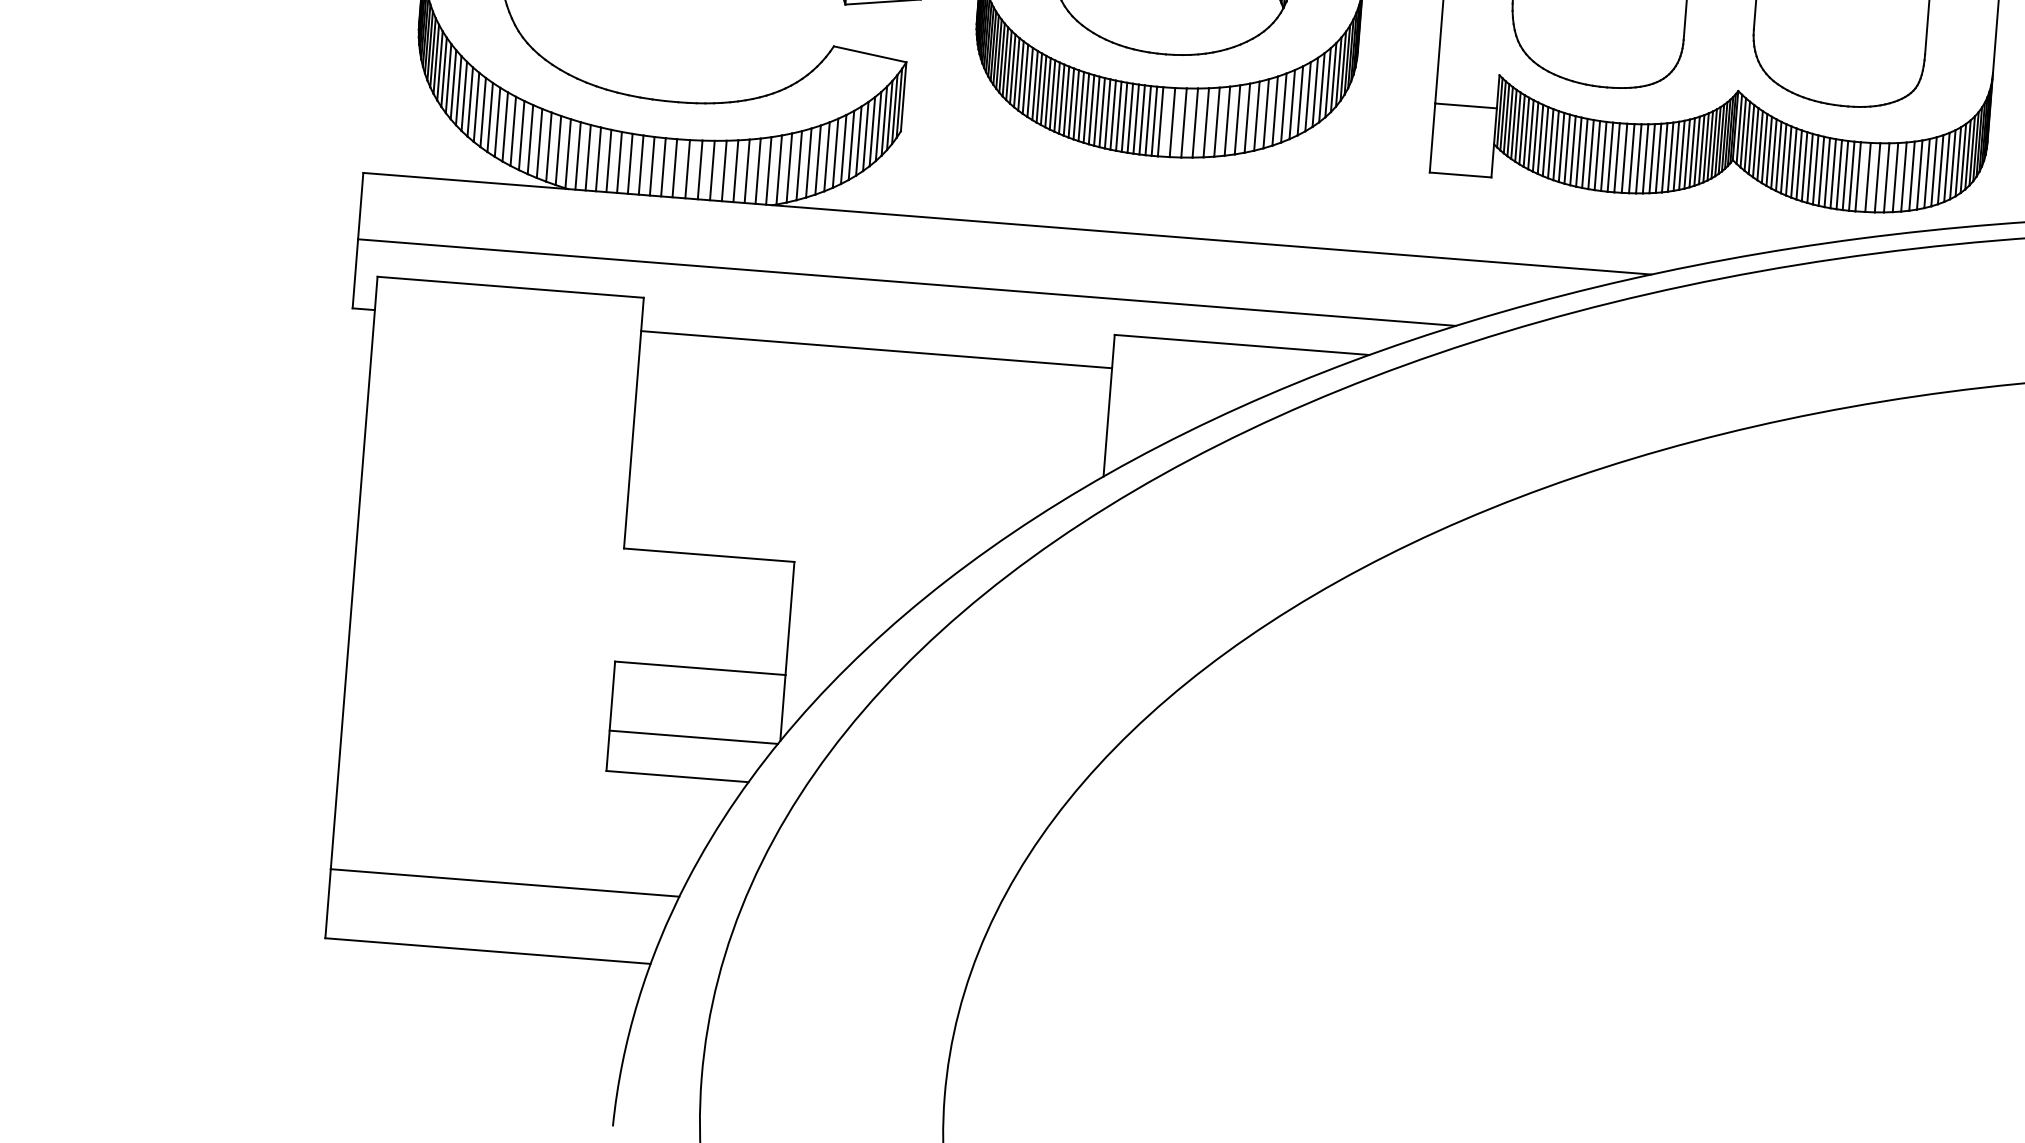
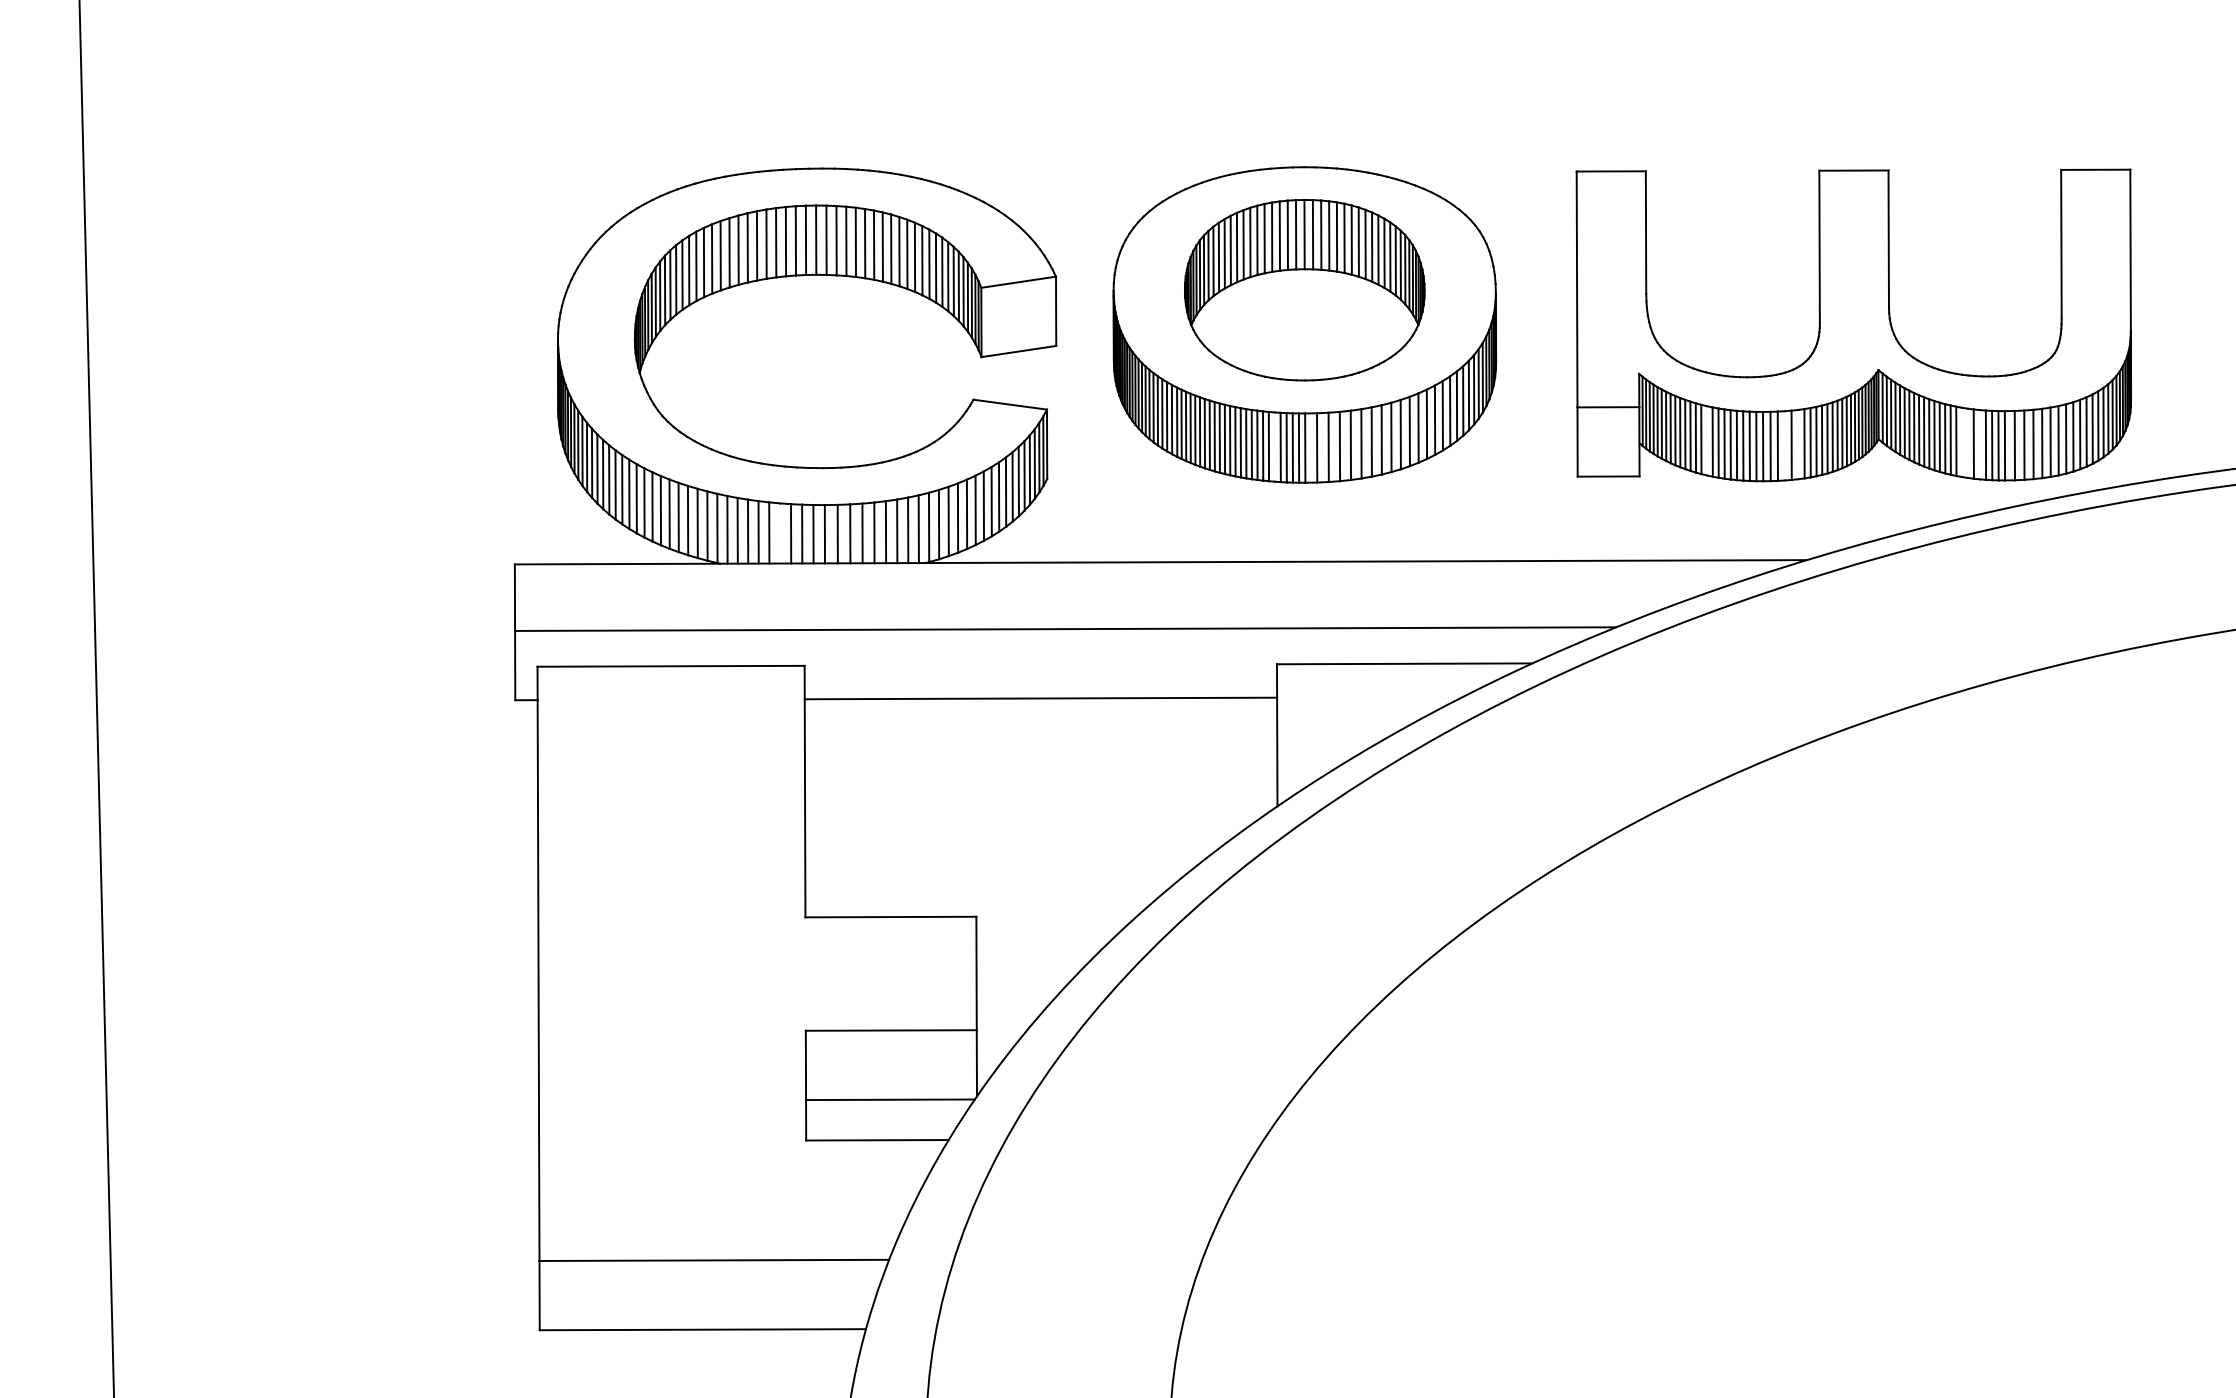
line: (1130, 117) -> (1274, 446), removed
line: (1561, 147) -> (1706, 440), removed
line: (1638, 158) -> (1784, 445), removed
line: (1652, 158) -> (1798, 444), removed
line: (630, 163) -> (780, 533), removed
line: (1815, 169) -> (1961, 442), removed
line: (1821, 170) -> (1967, 442), removed
line: (1832, 173) -> (1979, 444), removed

